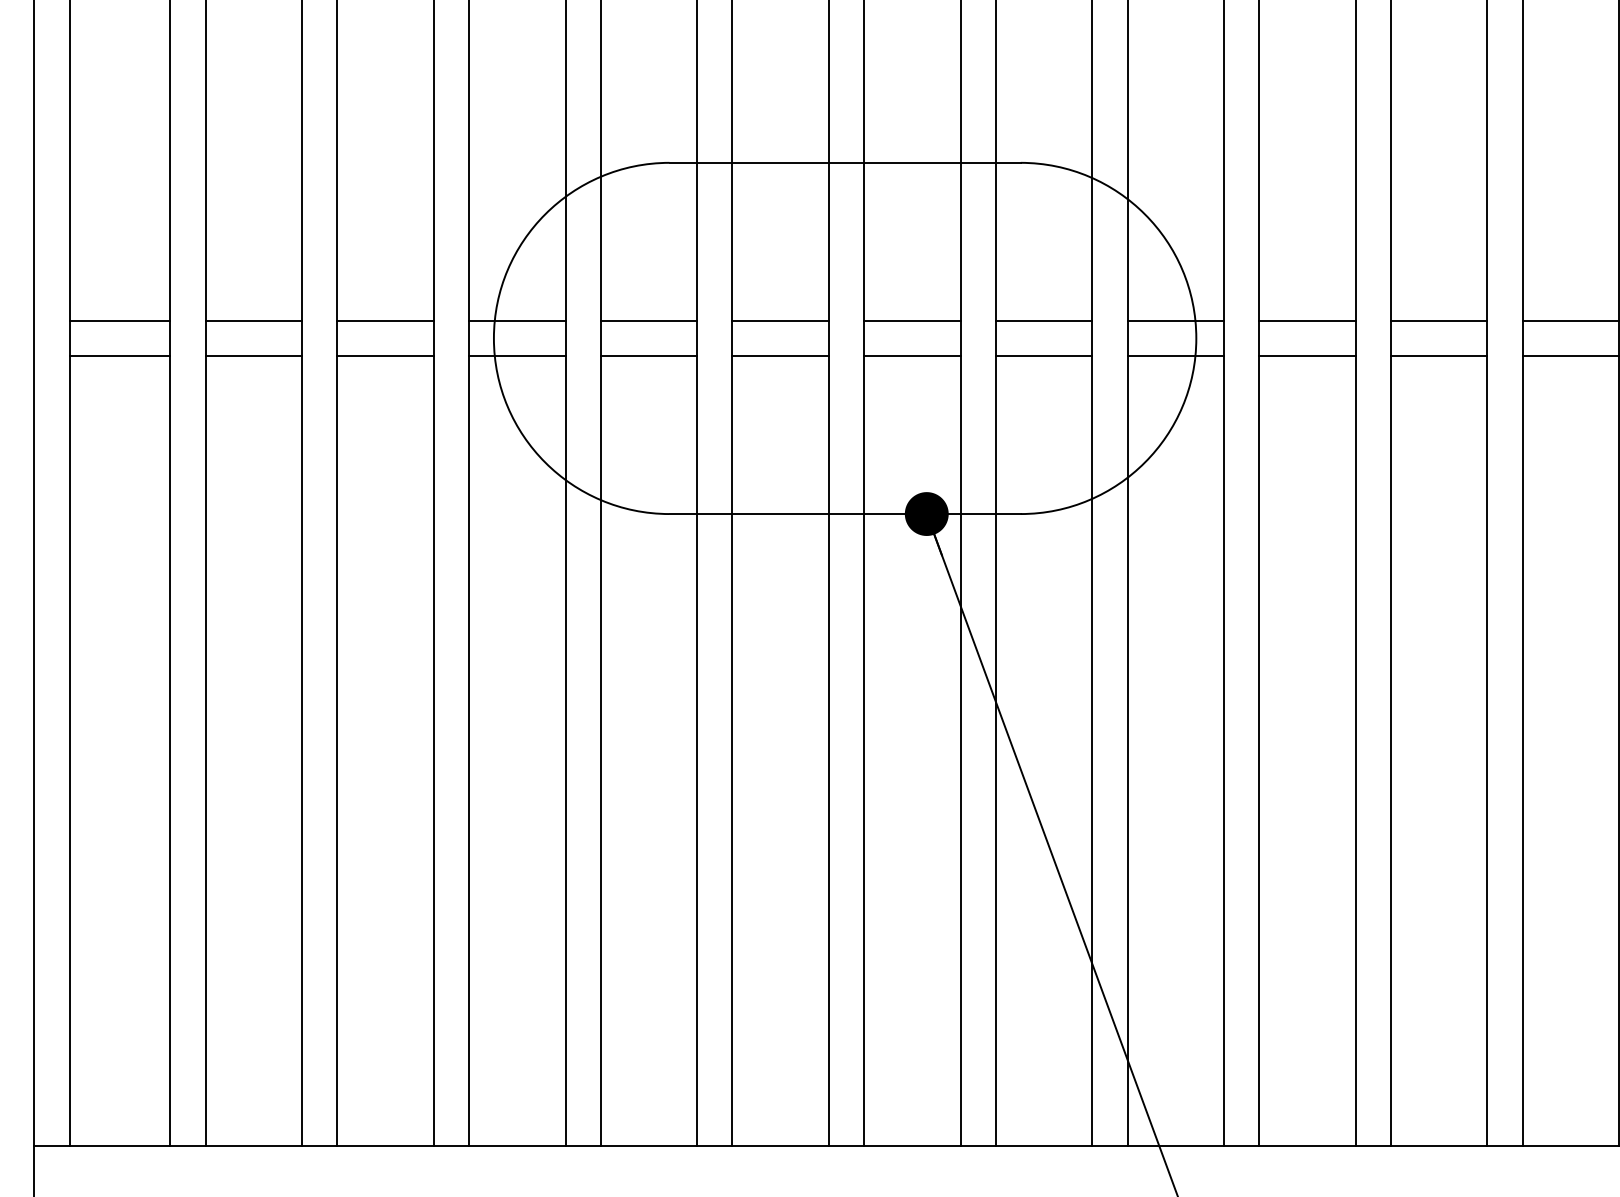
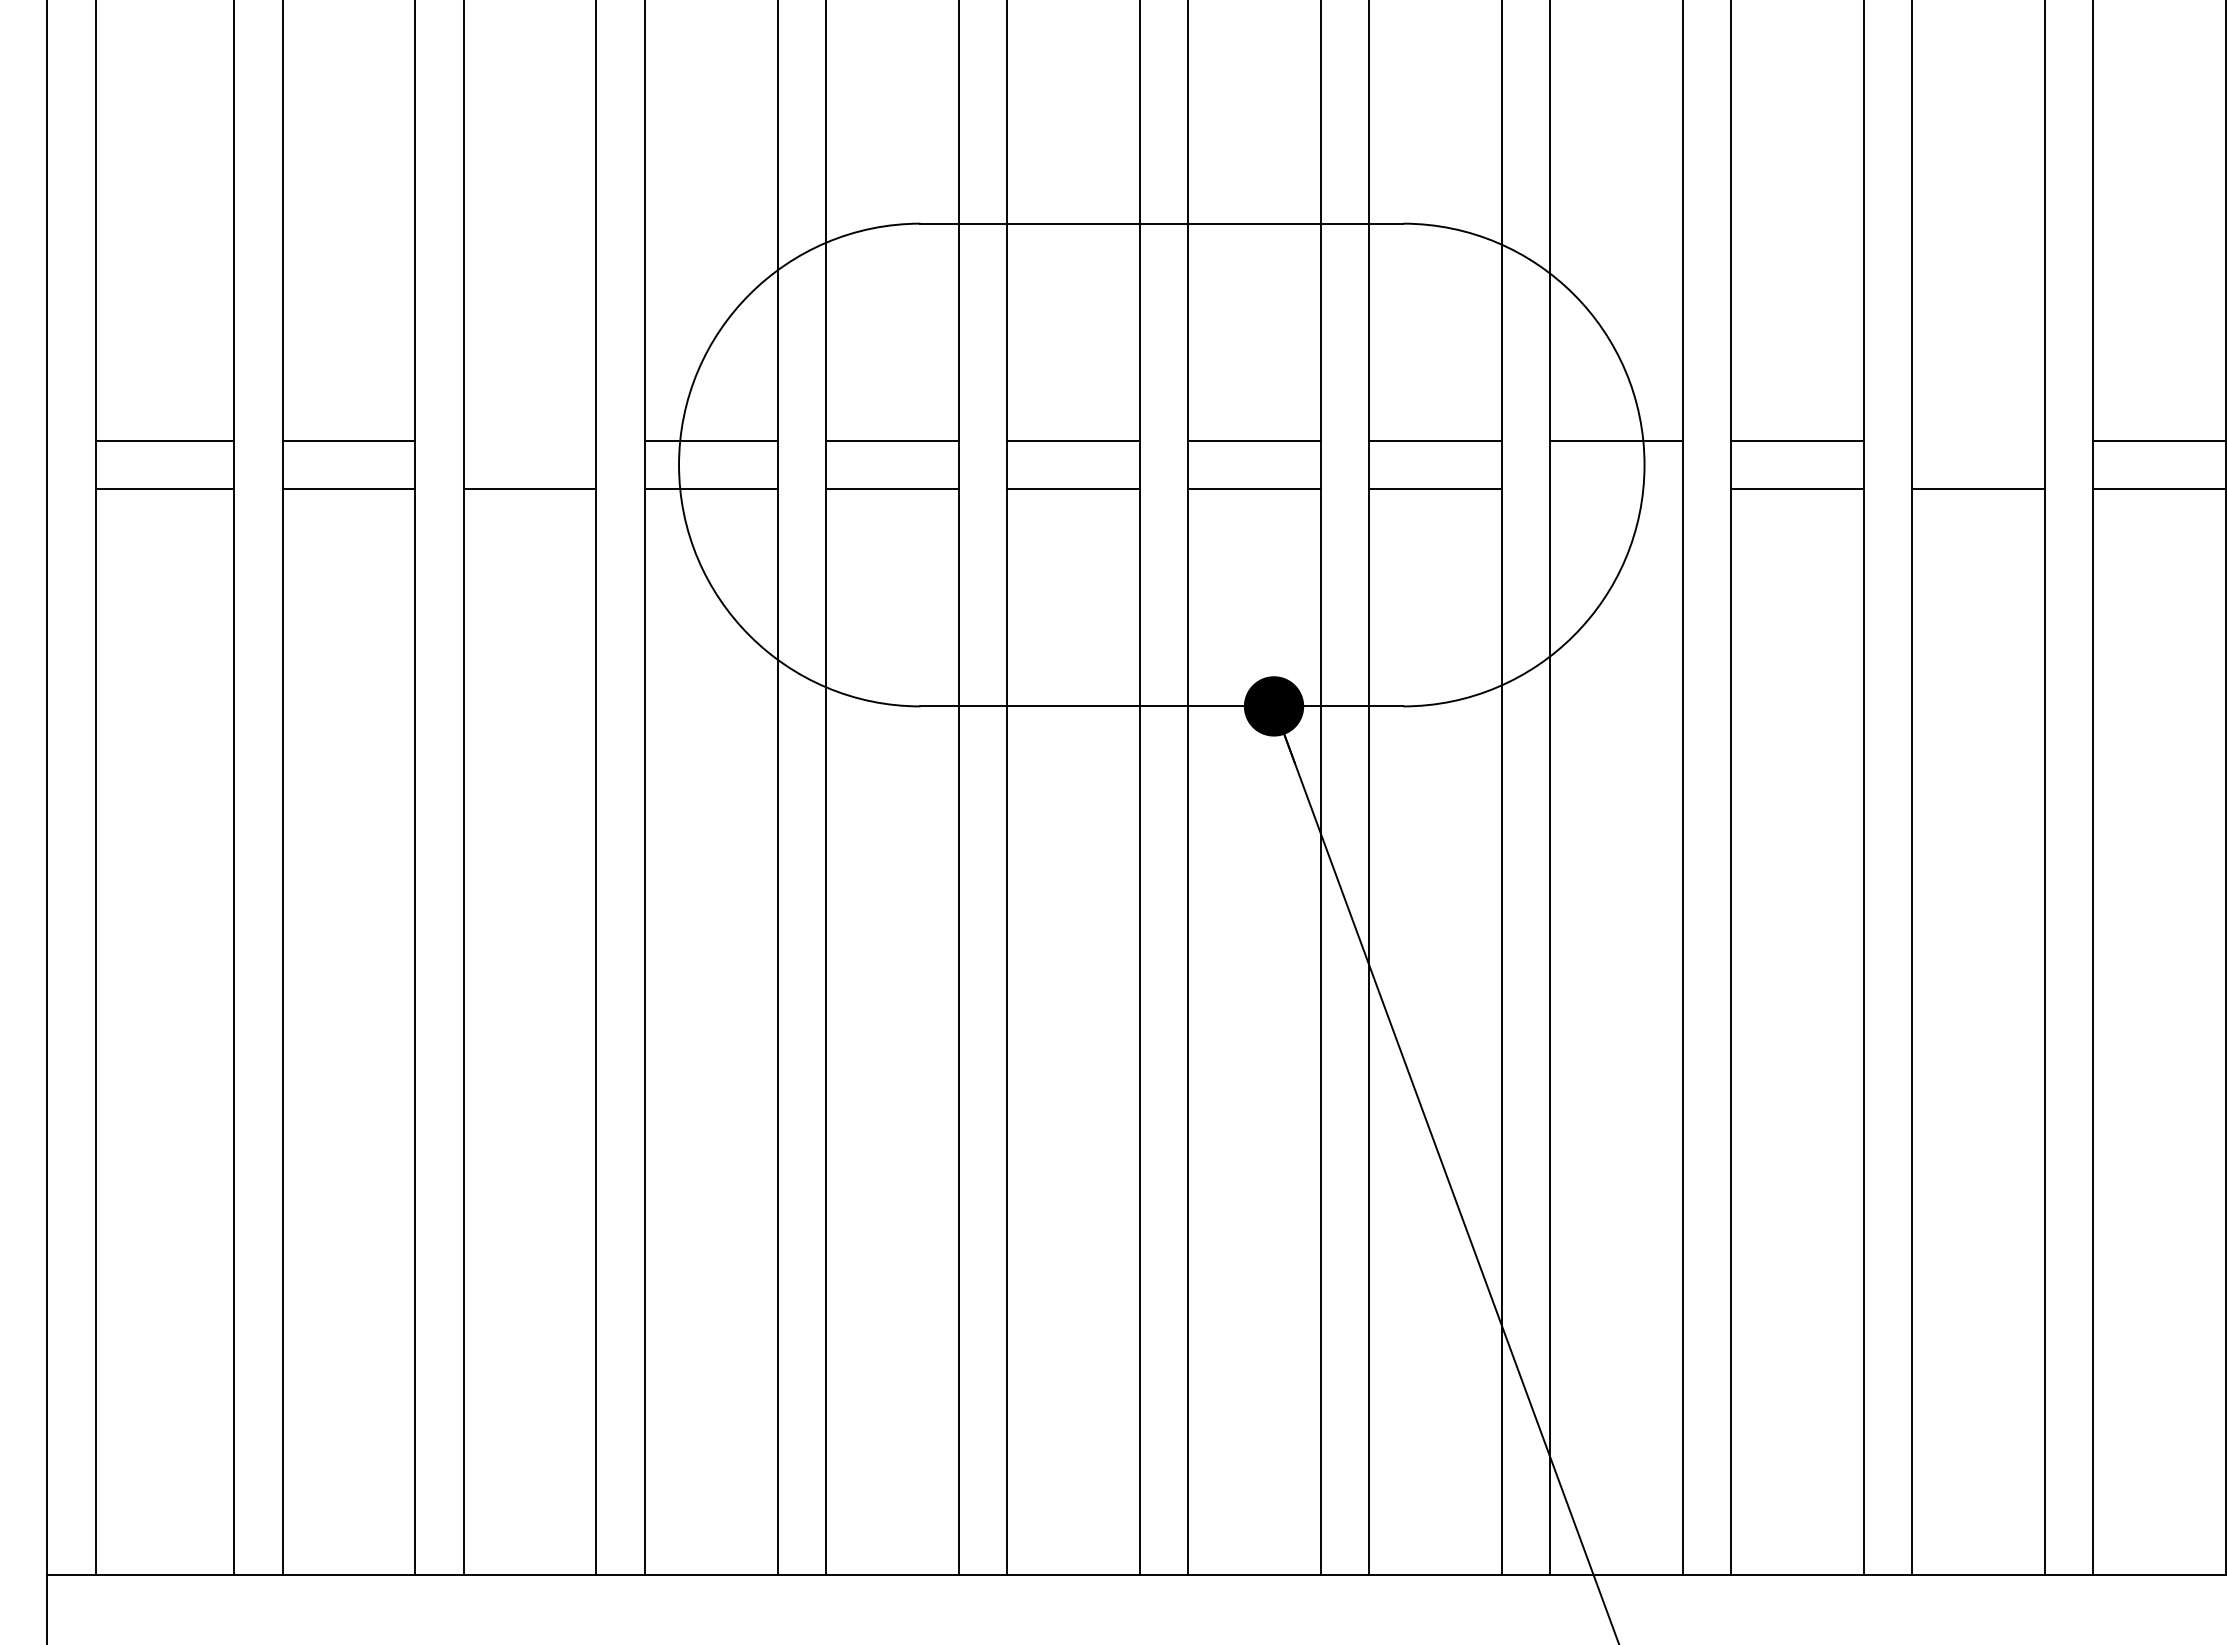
line: (385, 320) -> (529, 440), removed
line: (1438, 320) -> (1977, 440), removed
line: (1175, 356) -> (1615, 489), removed

